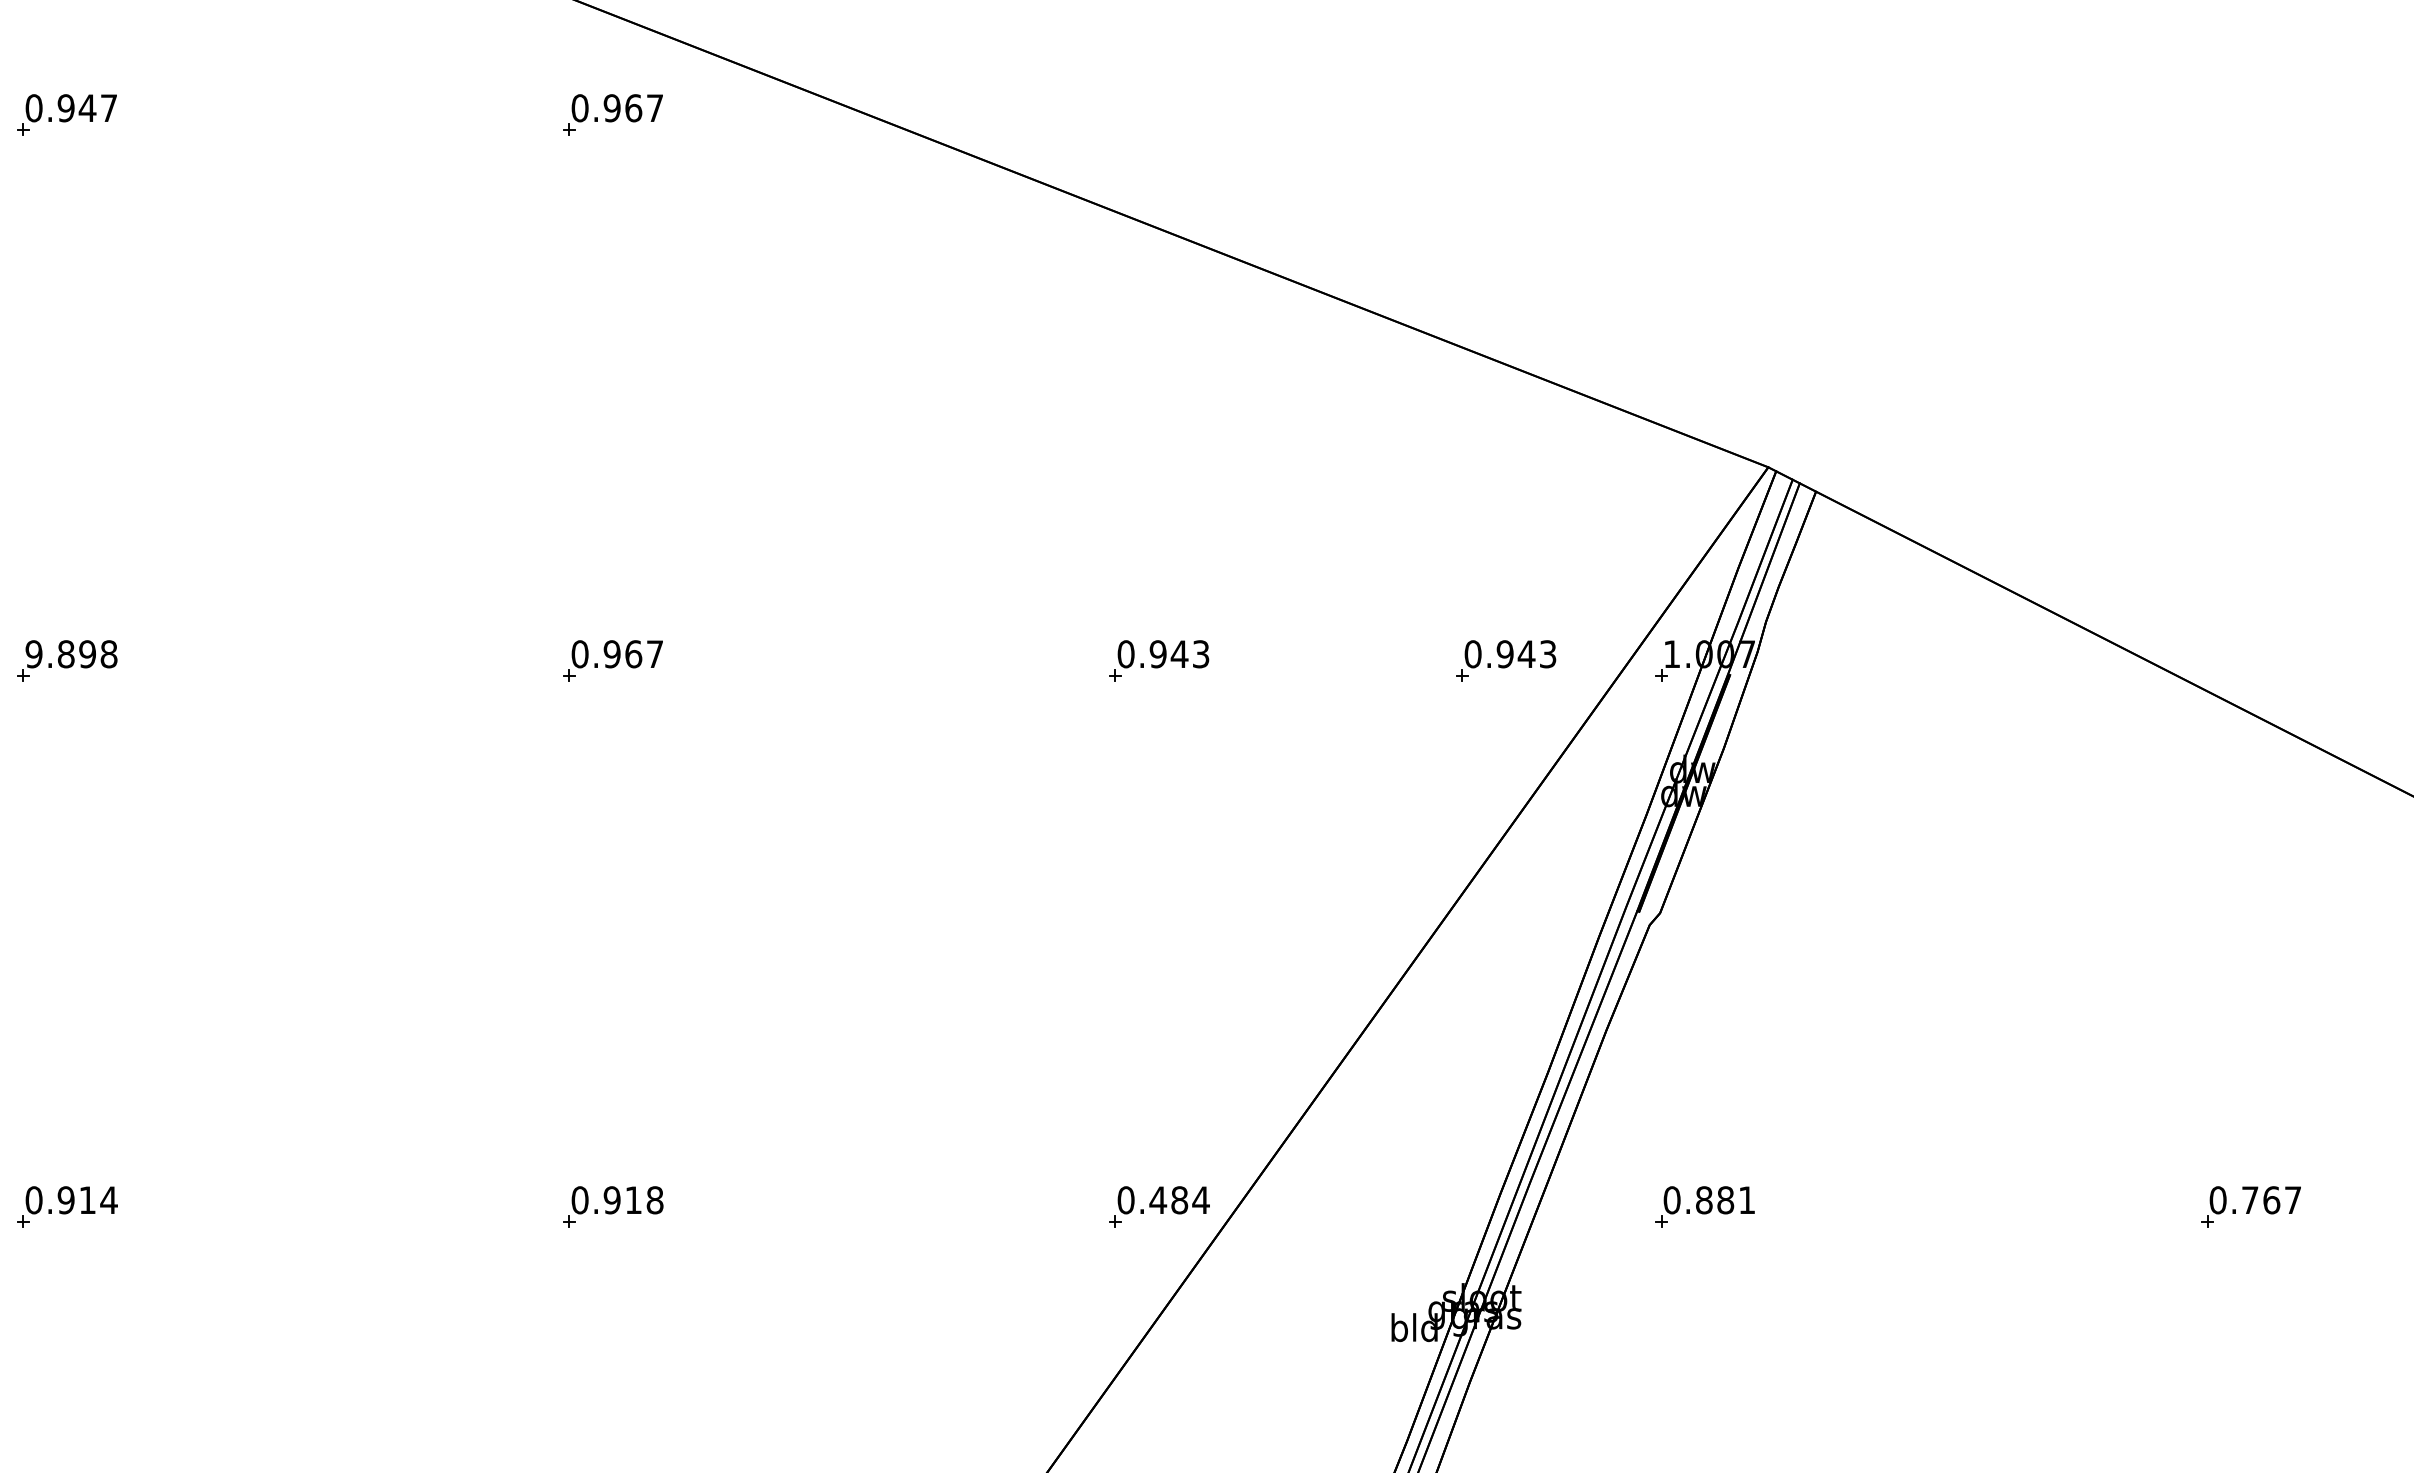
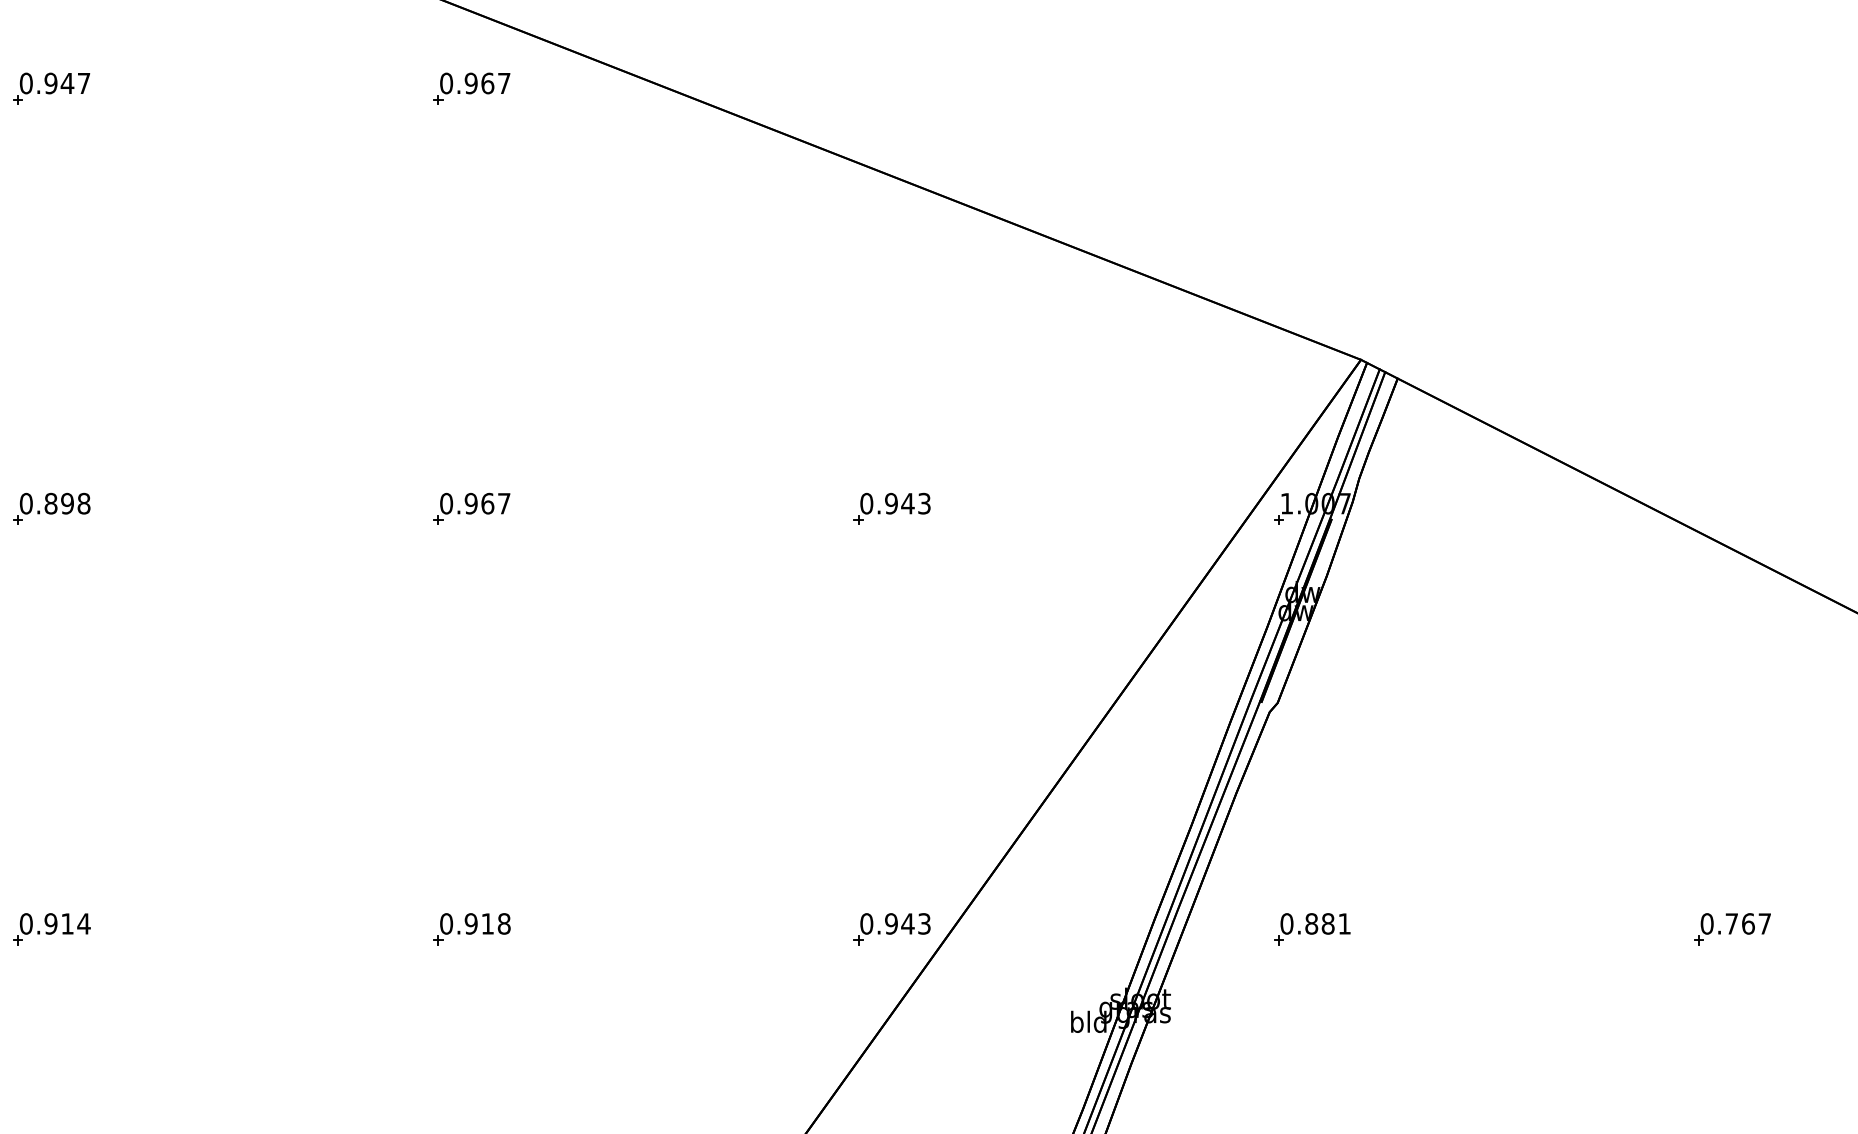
text: (33, 654) -> (25, 503), 9.898 -> 0.898
part: (1506, 660) -> (1159, 508), removed
text: (1179, 1200) -> (907, 924), 0.484 -> 0.943

